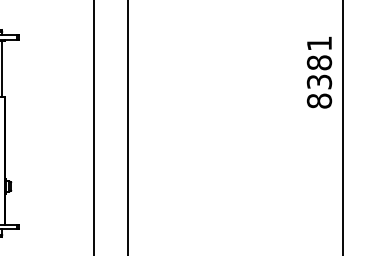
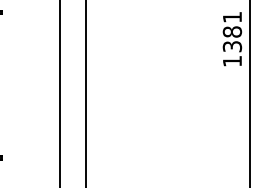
text: (319, 100) -> (232, 60), 8381 -> 1381

